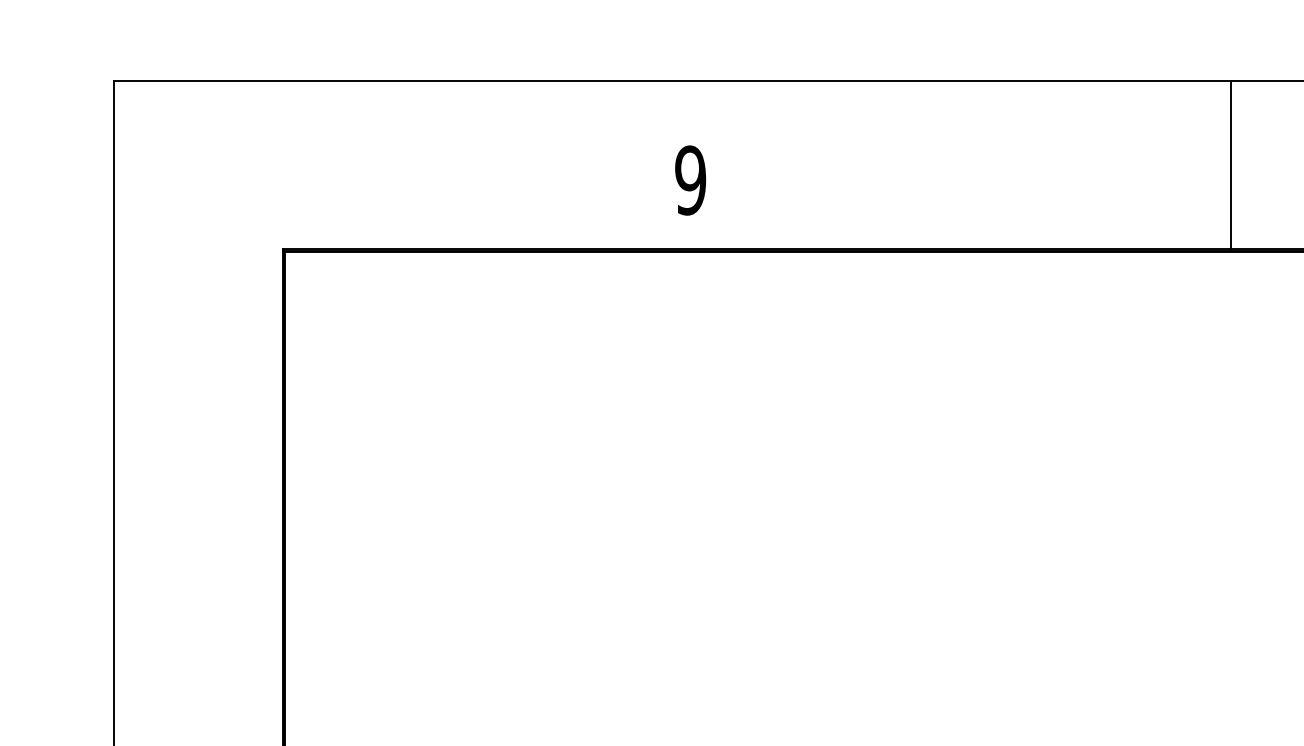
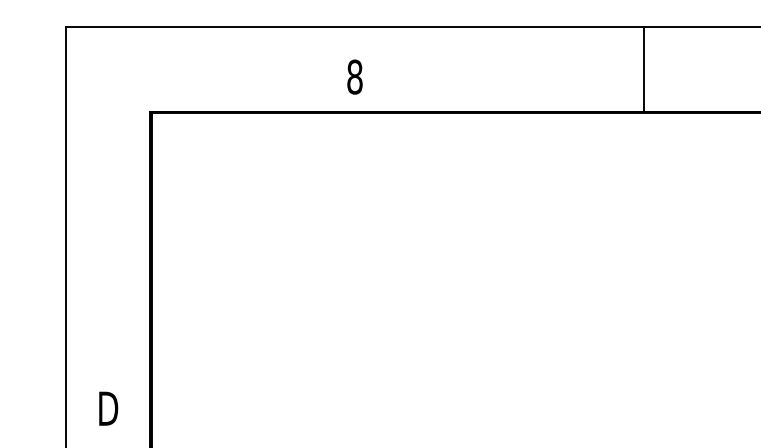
line: (1232, 165) -> (644, 69), moved
text: (689, 179) -> (354, 76), 9 -> 8

